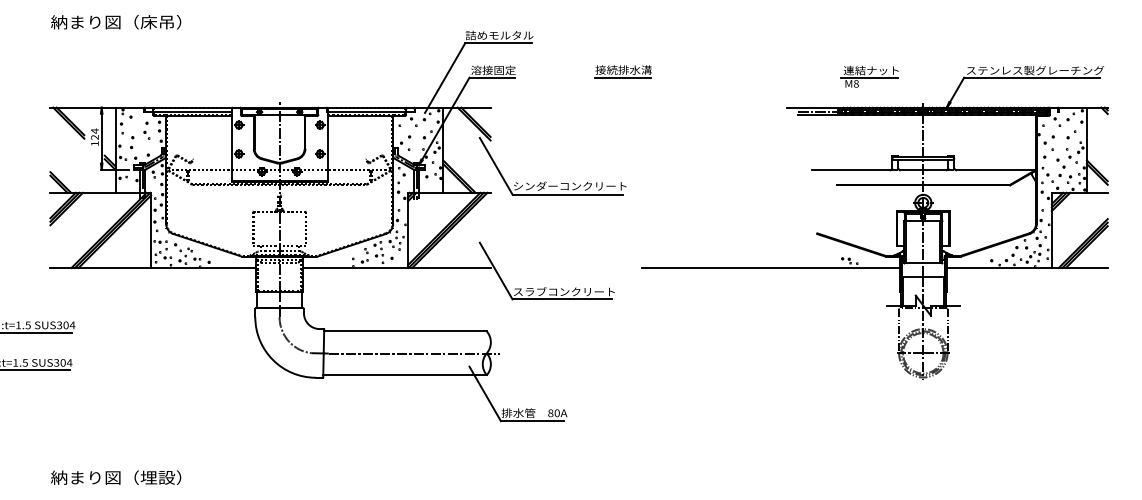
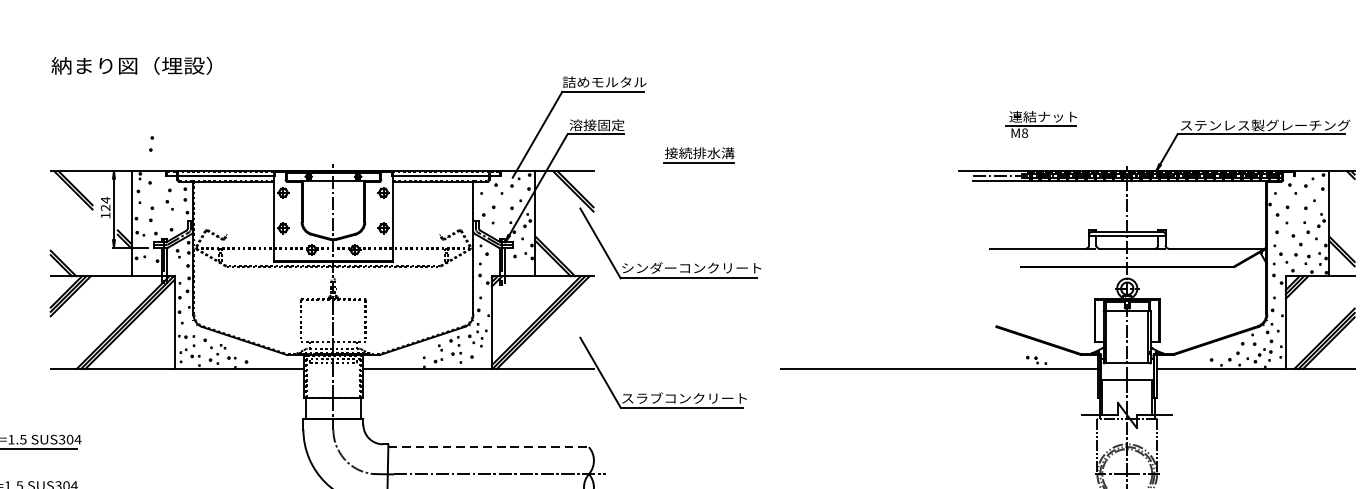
text: (157, 22) -> (182, 66), 納まり図（床吊） -> 納まり図（埋設）
part: (622, 71) -> (698, 154), moved
part: (869, 76) -> (1041, 124), moved
part: (132, 85) -> (151, 143), added
line: (406, 331) -> (489, 447), solid -> dashed

